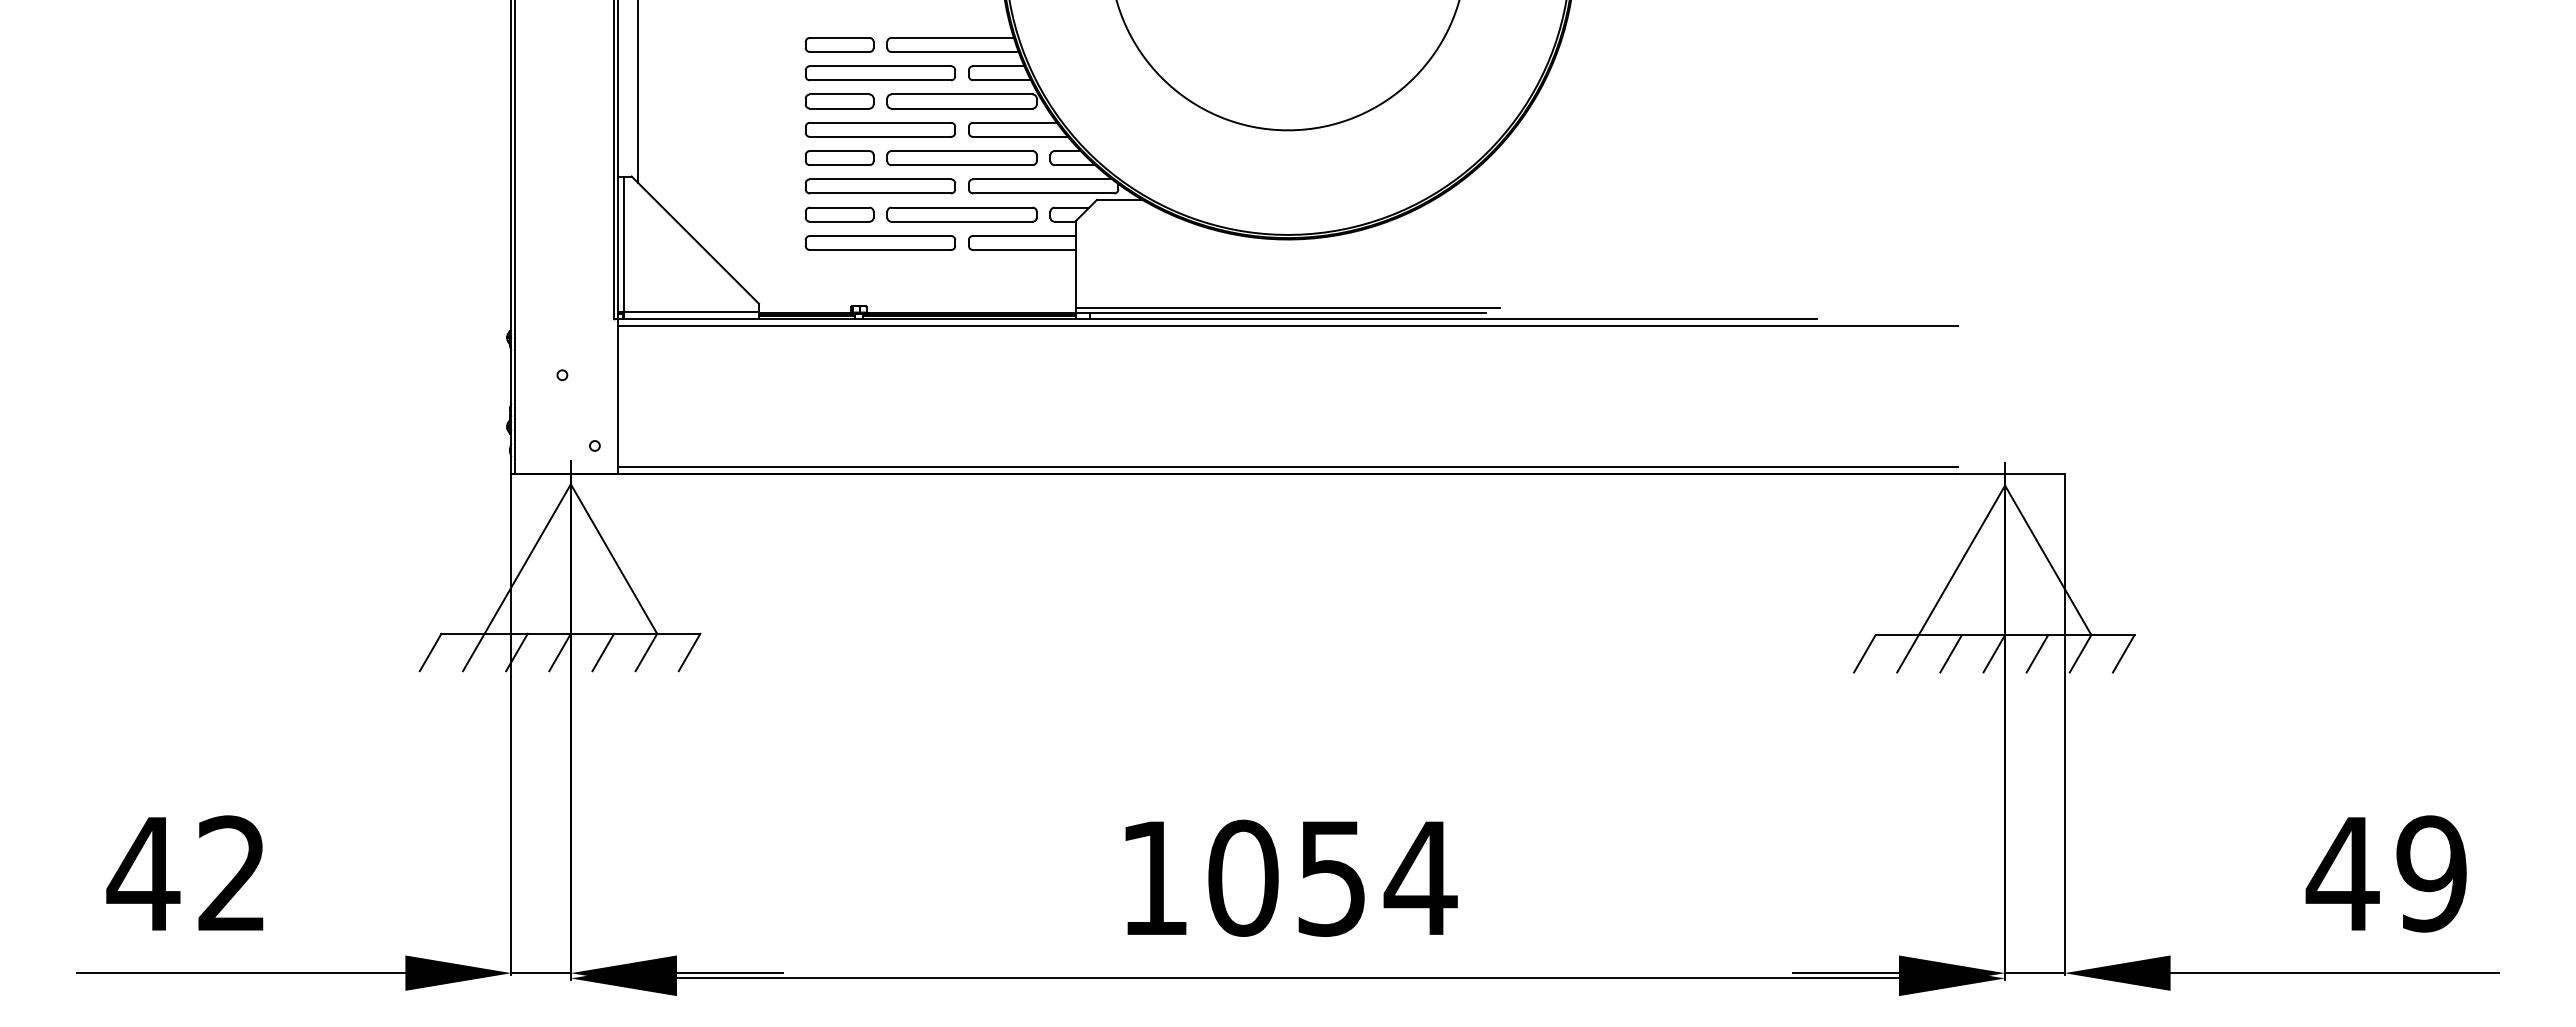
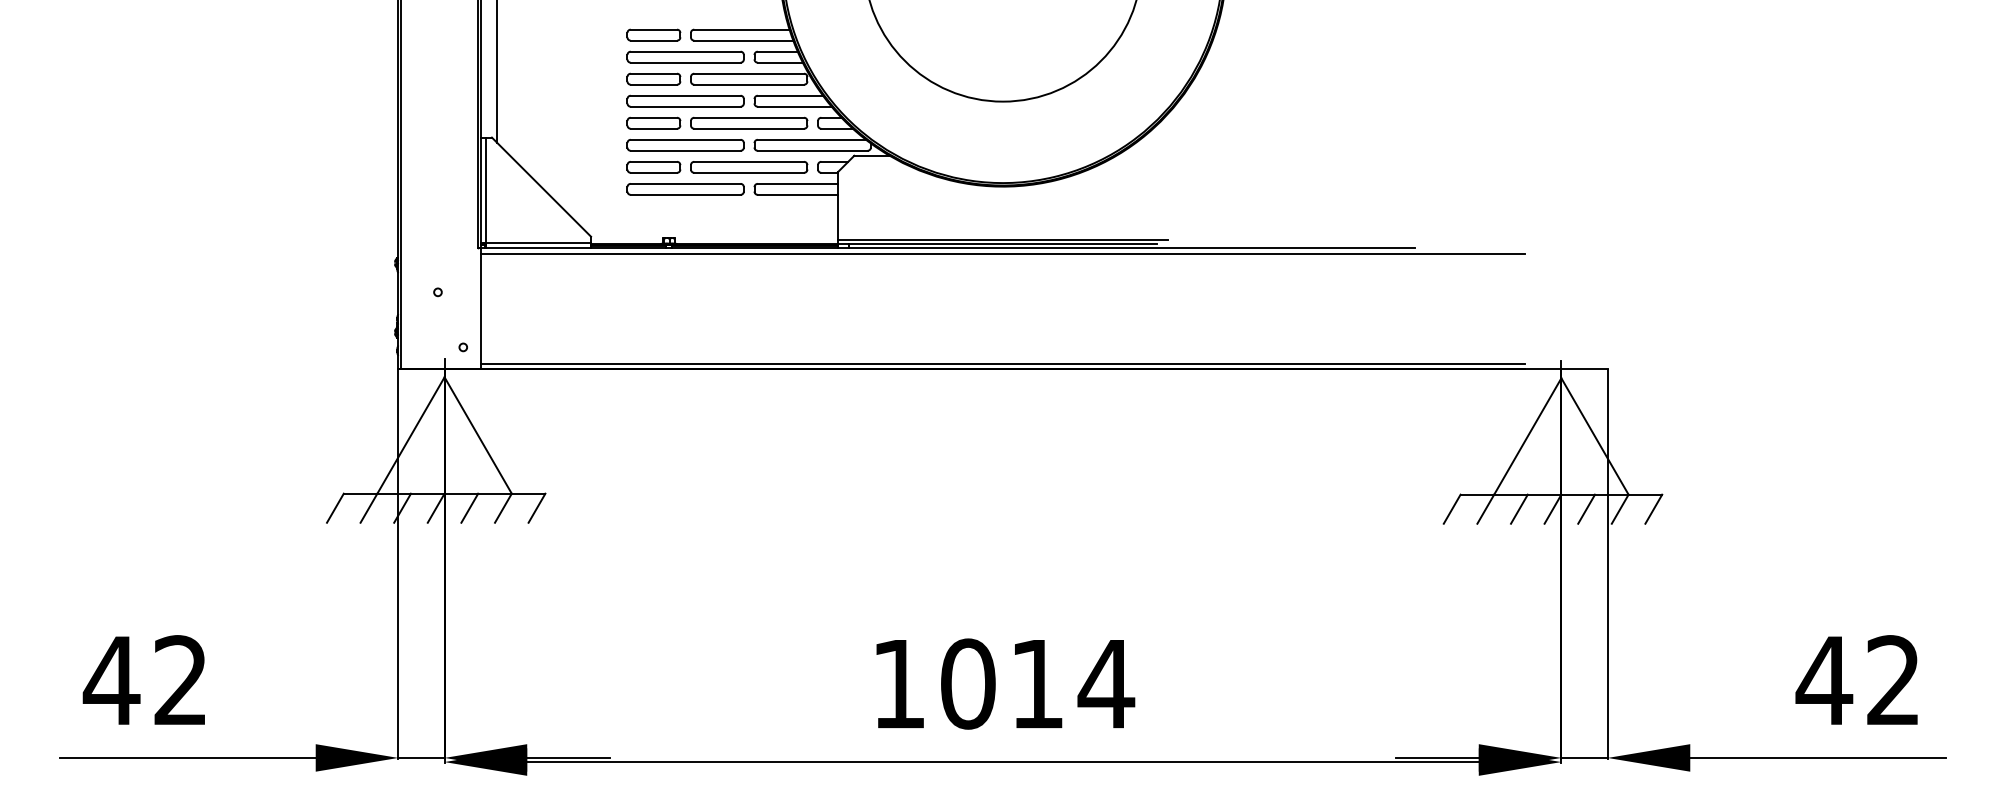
text: (2431, 873) -> (1893, 680), 49 -> 42
text: (1331, 878) -> (1036, 684), 1054 -> 1014

